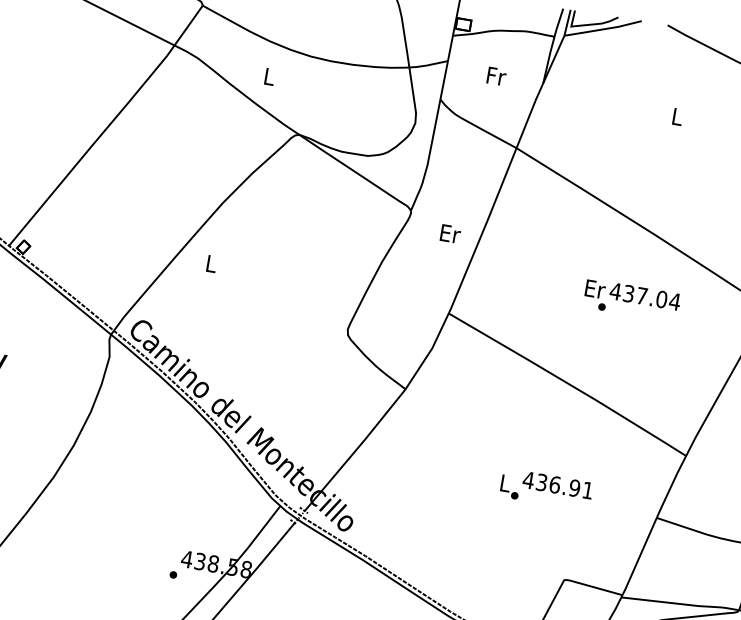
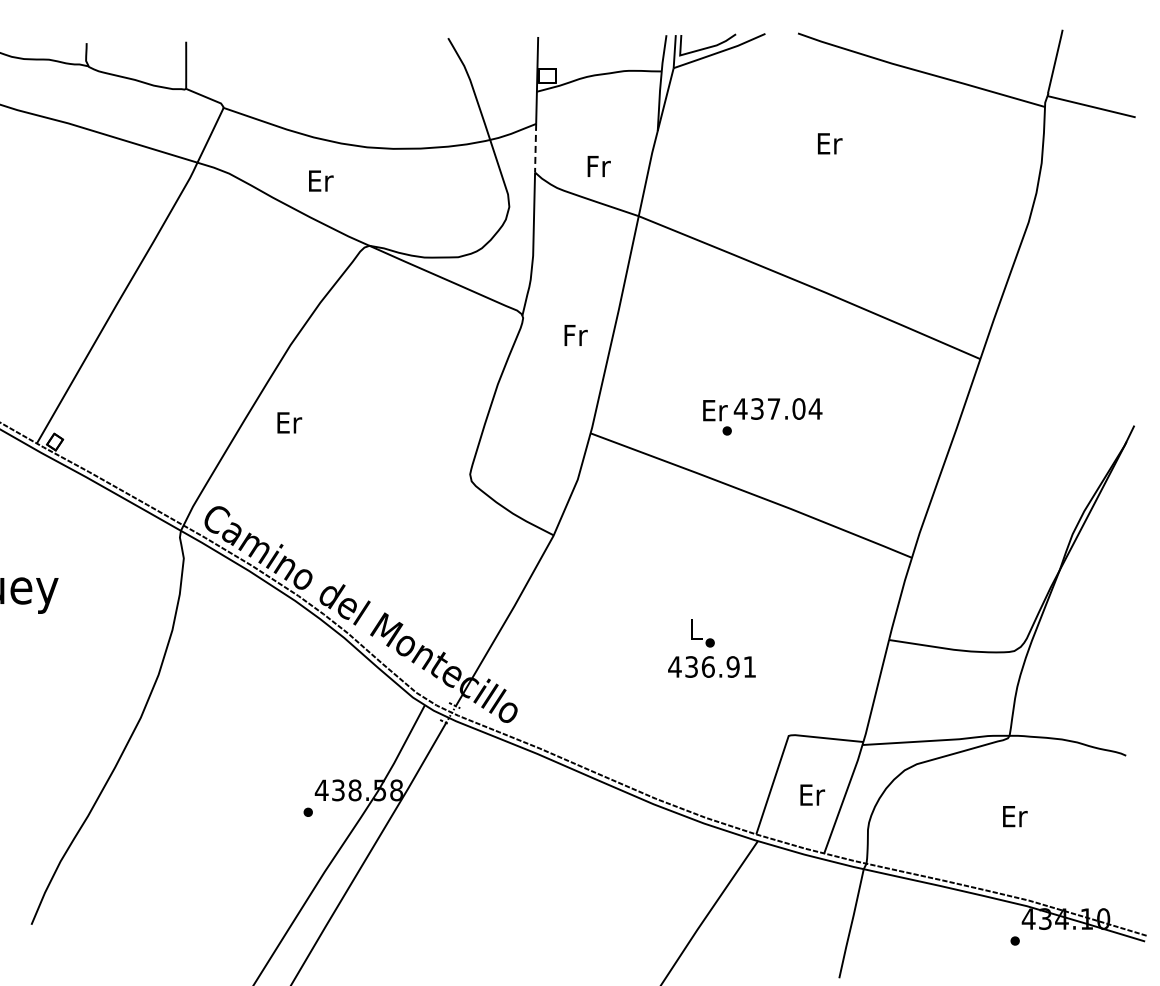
text: (270, 76) -> (321, 180), L -> Er
text: (496, 76) -> (598, 166), moved
line: (444, 80) -> (535, 148), solid -> dashed
text: (677, 116) -> (829, 143), L -> Er
text: (450, 233) -> (575, 335), Er -> Fr
text: (211, 263) -> (289, 422), L -> Er
text: (631, 300) -> (762, 416), moved
text: (557, 484) -> (711, 666), moved

